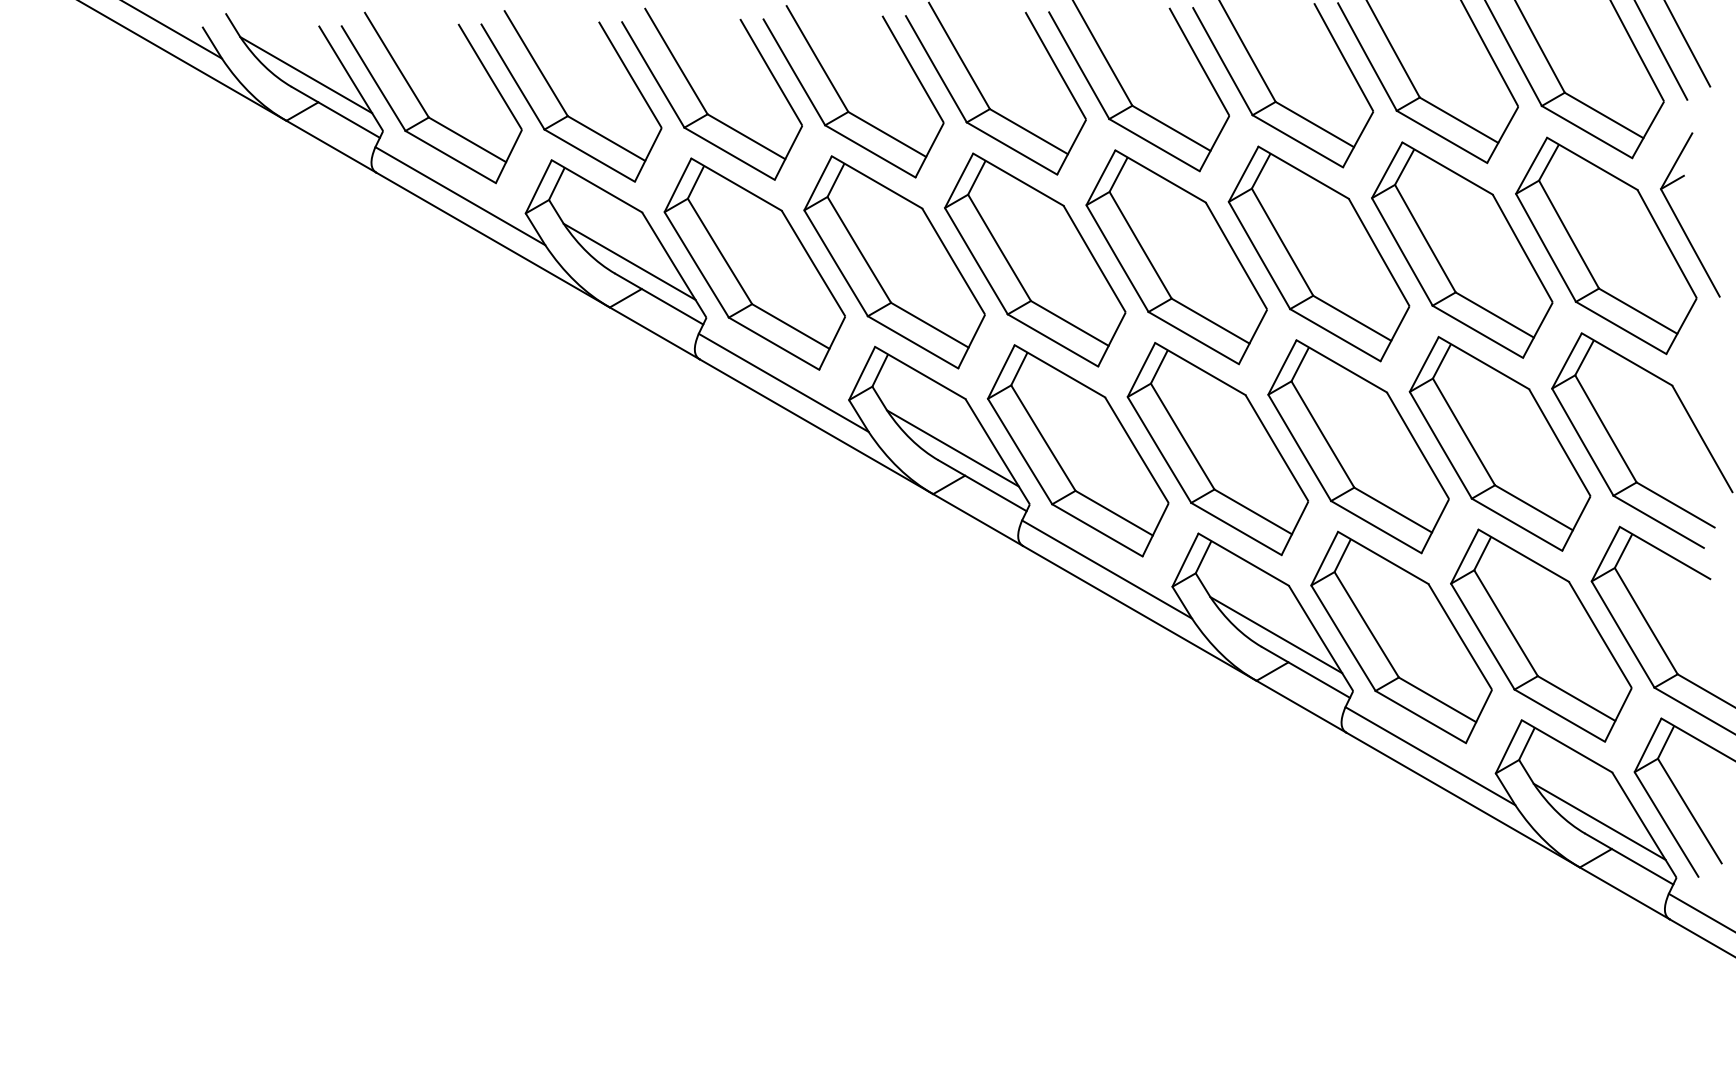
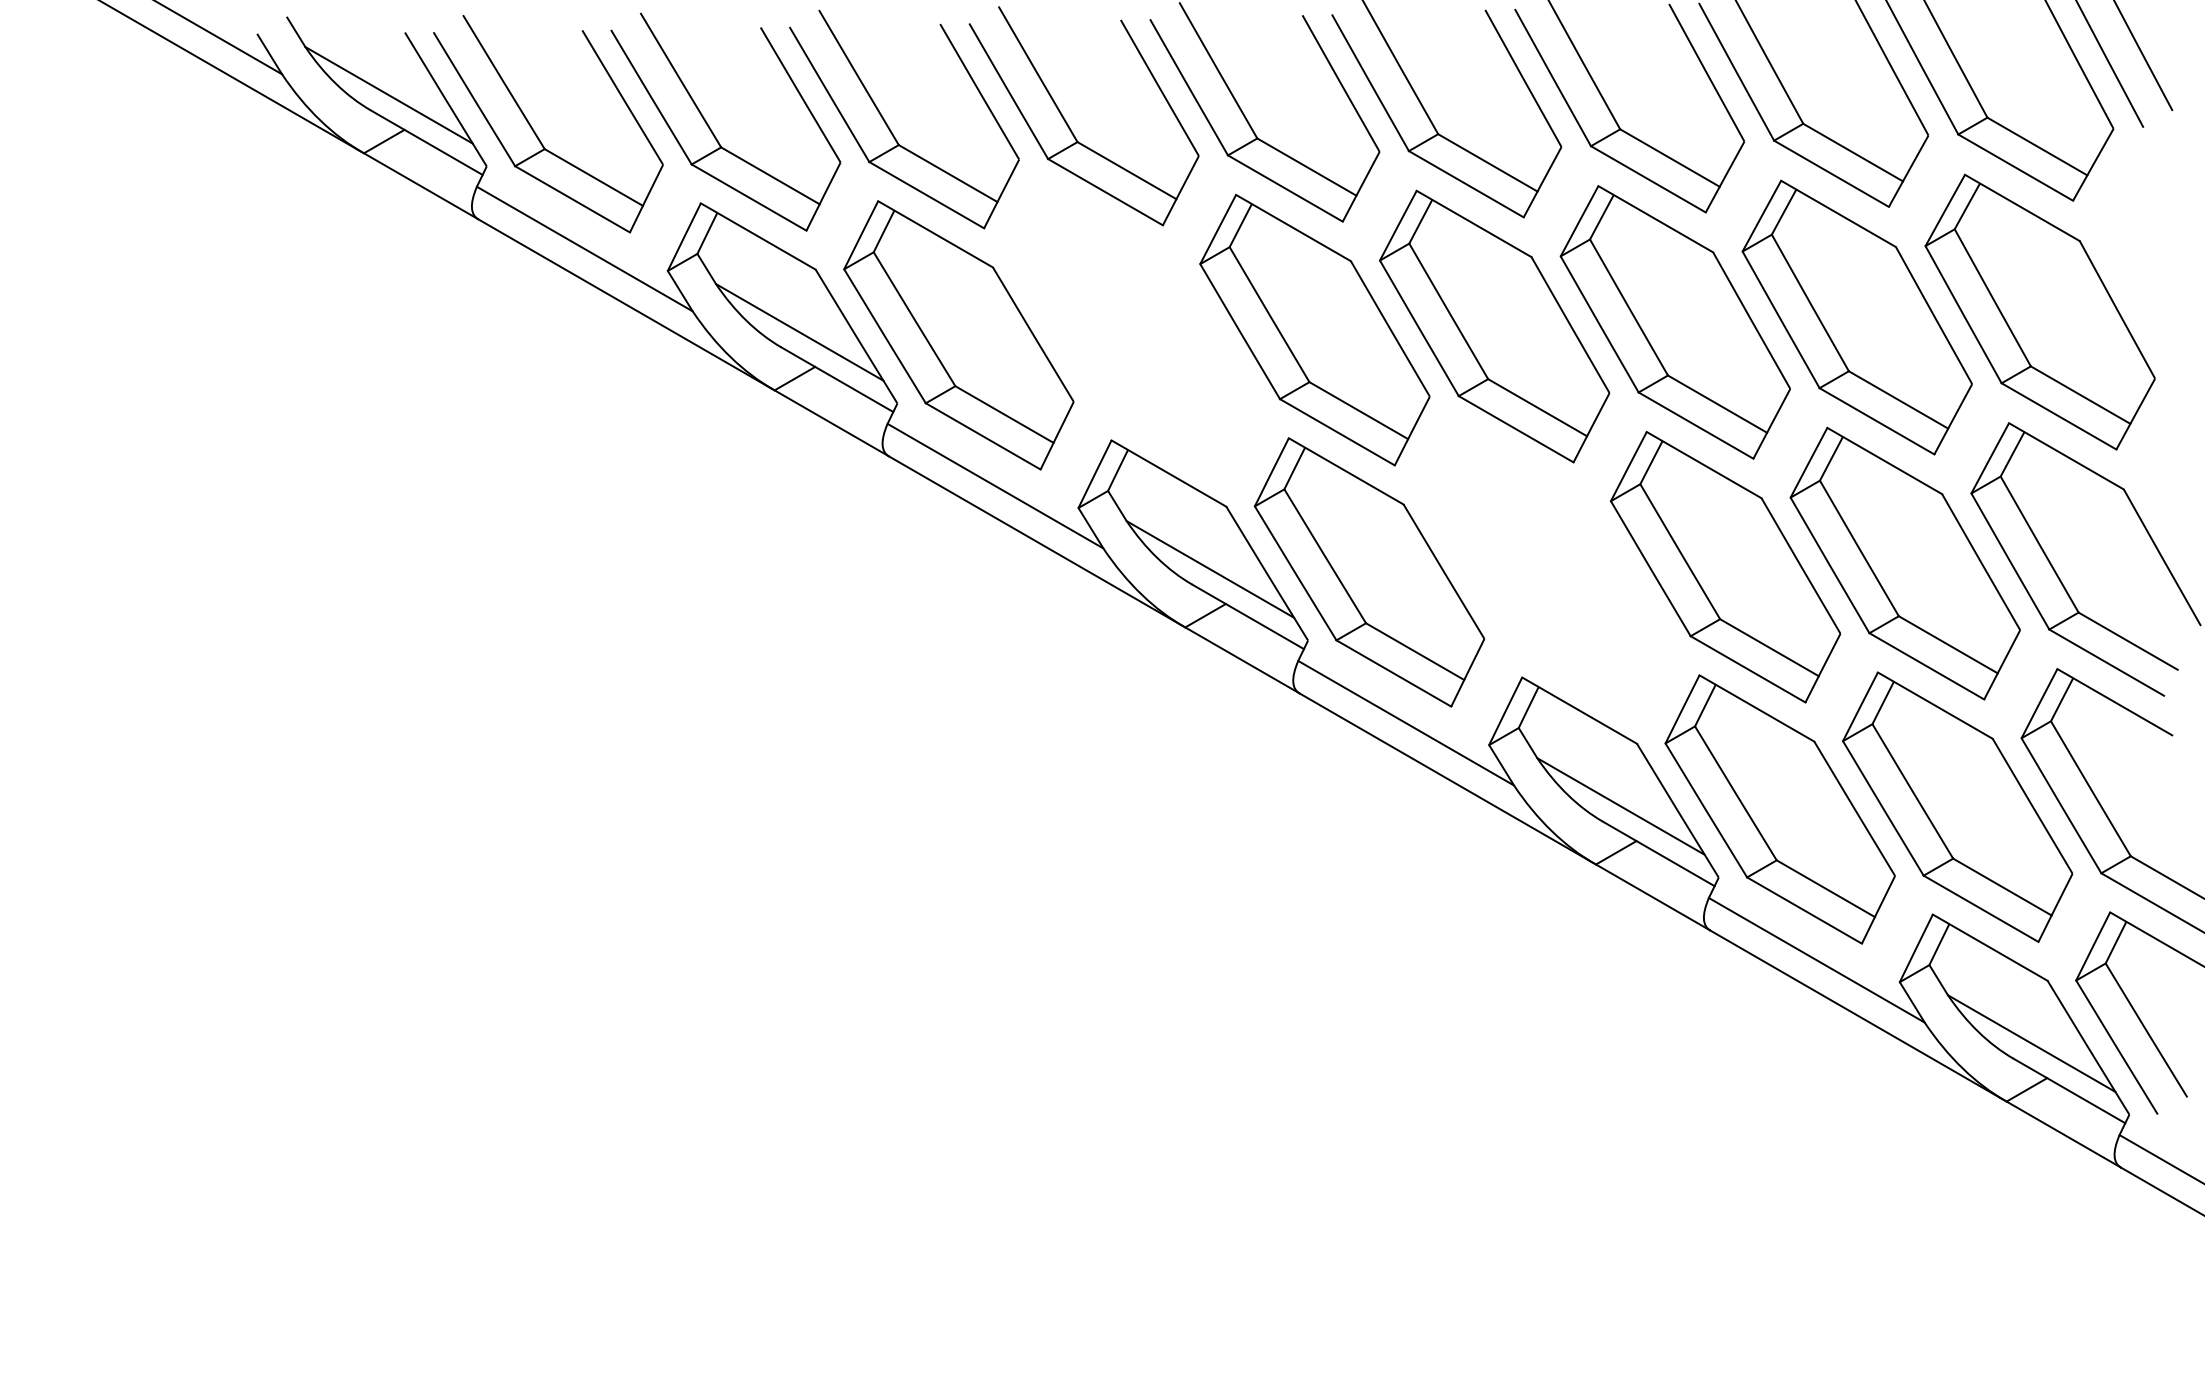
part: (1679, 220) -> (2133, 279), removed
part: (894, 262) -> (1136, 333), removed
part: (1217, 449) -> (1546, 570), removed

